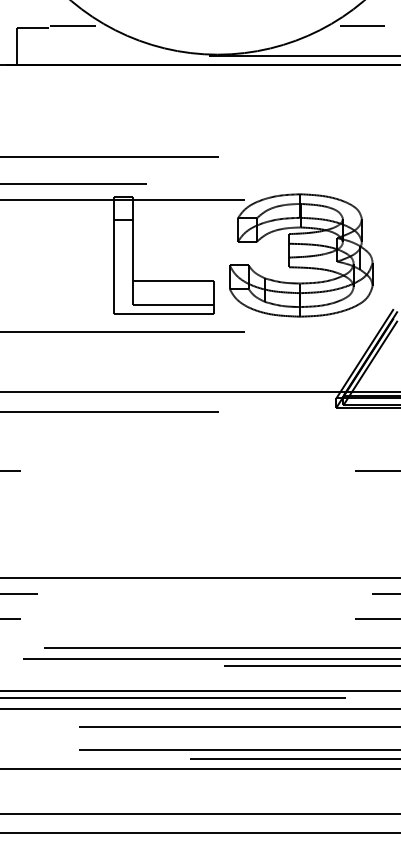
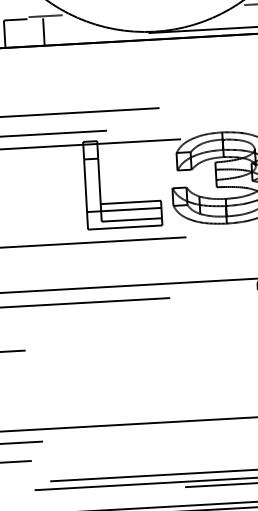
line: (69, 46) -> (43, 31), added
line: (163, 290) -> (124, 209), added

